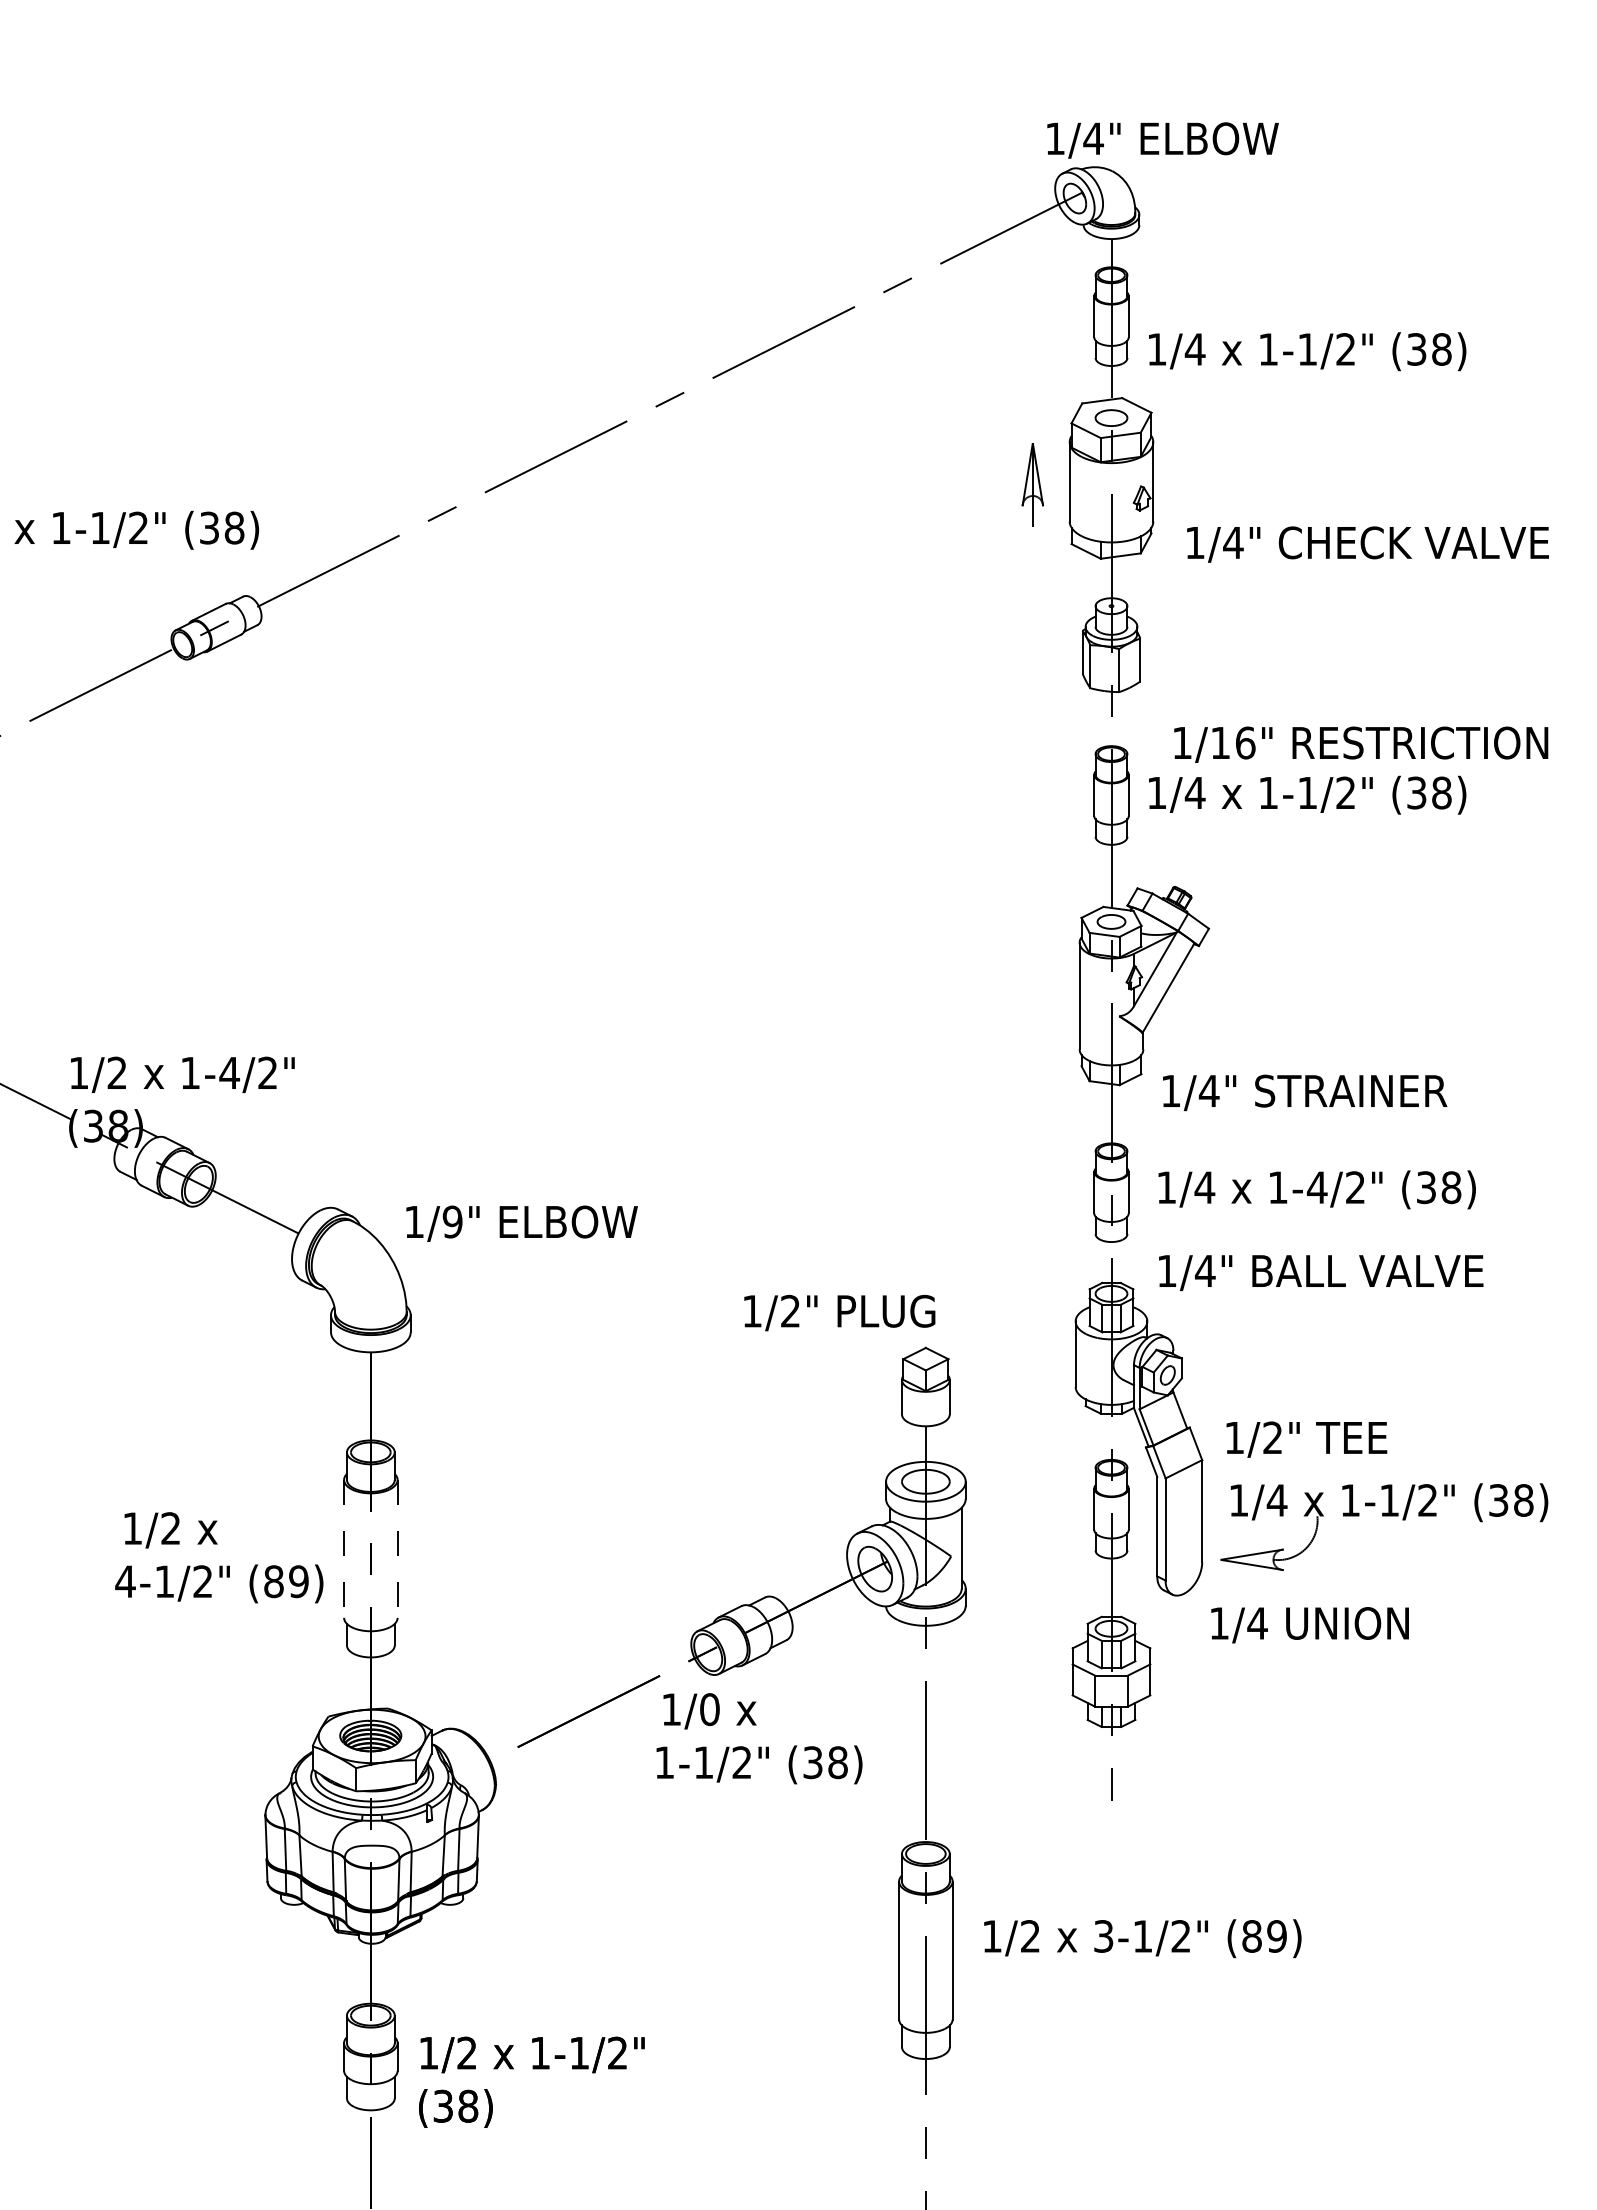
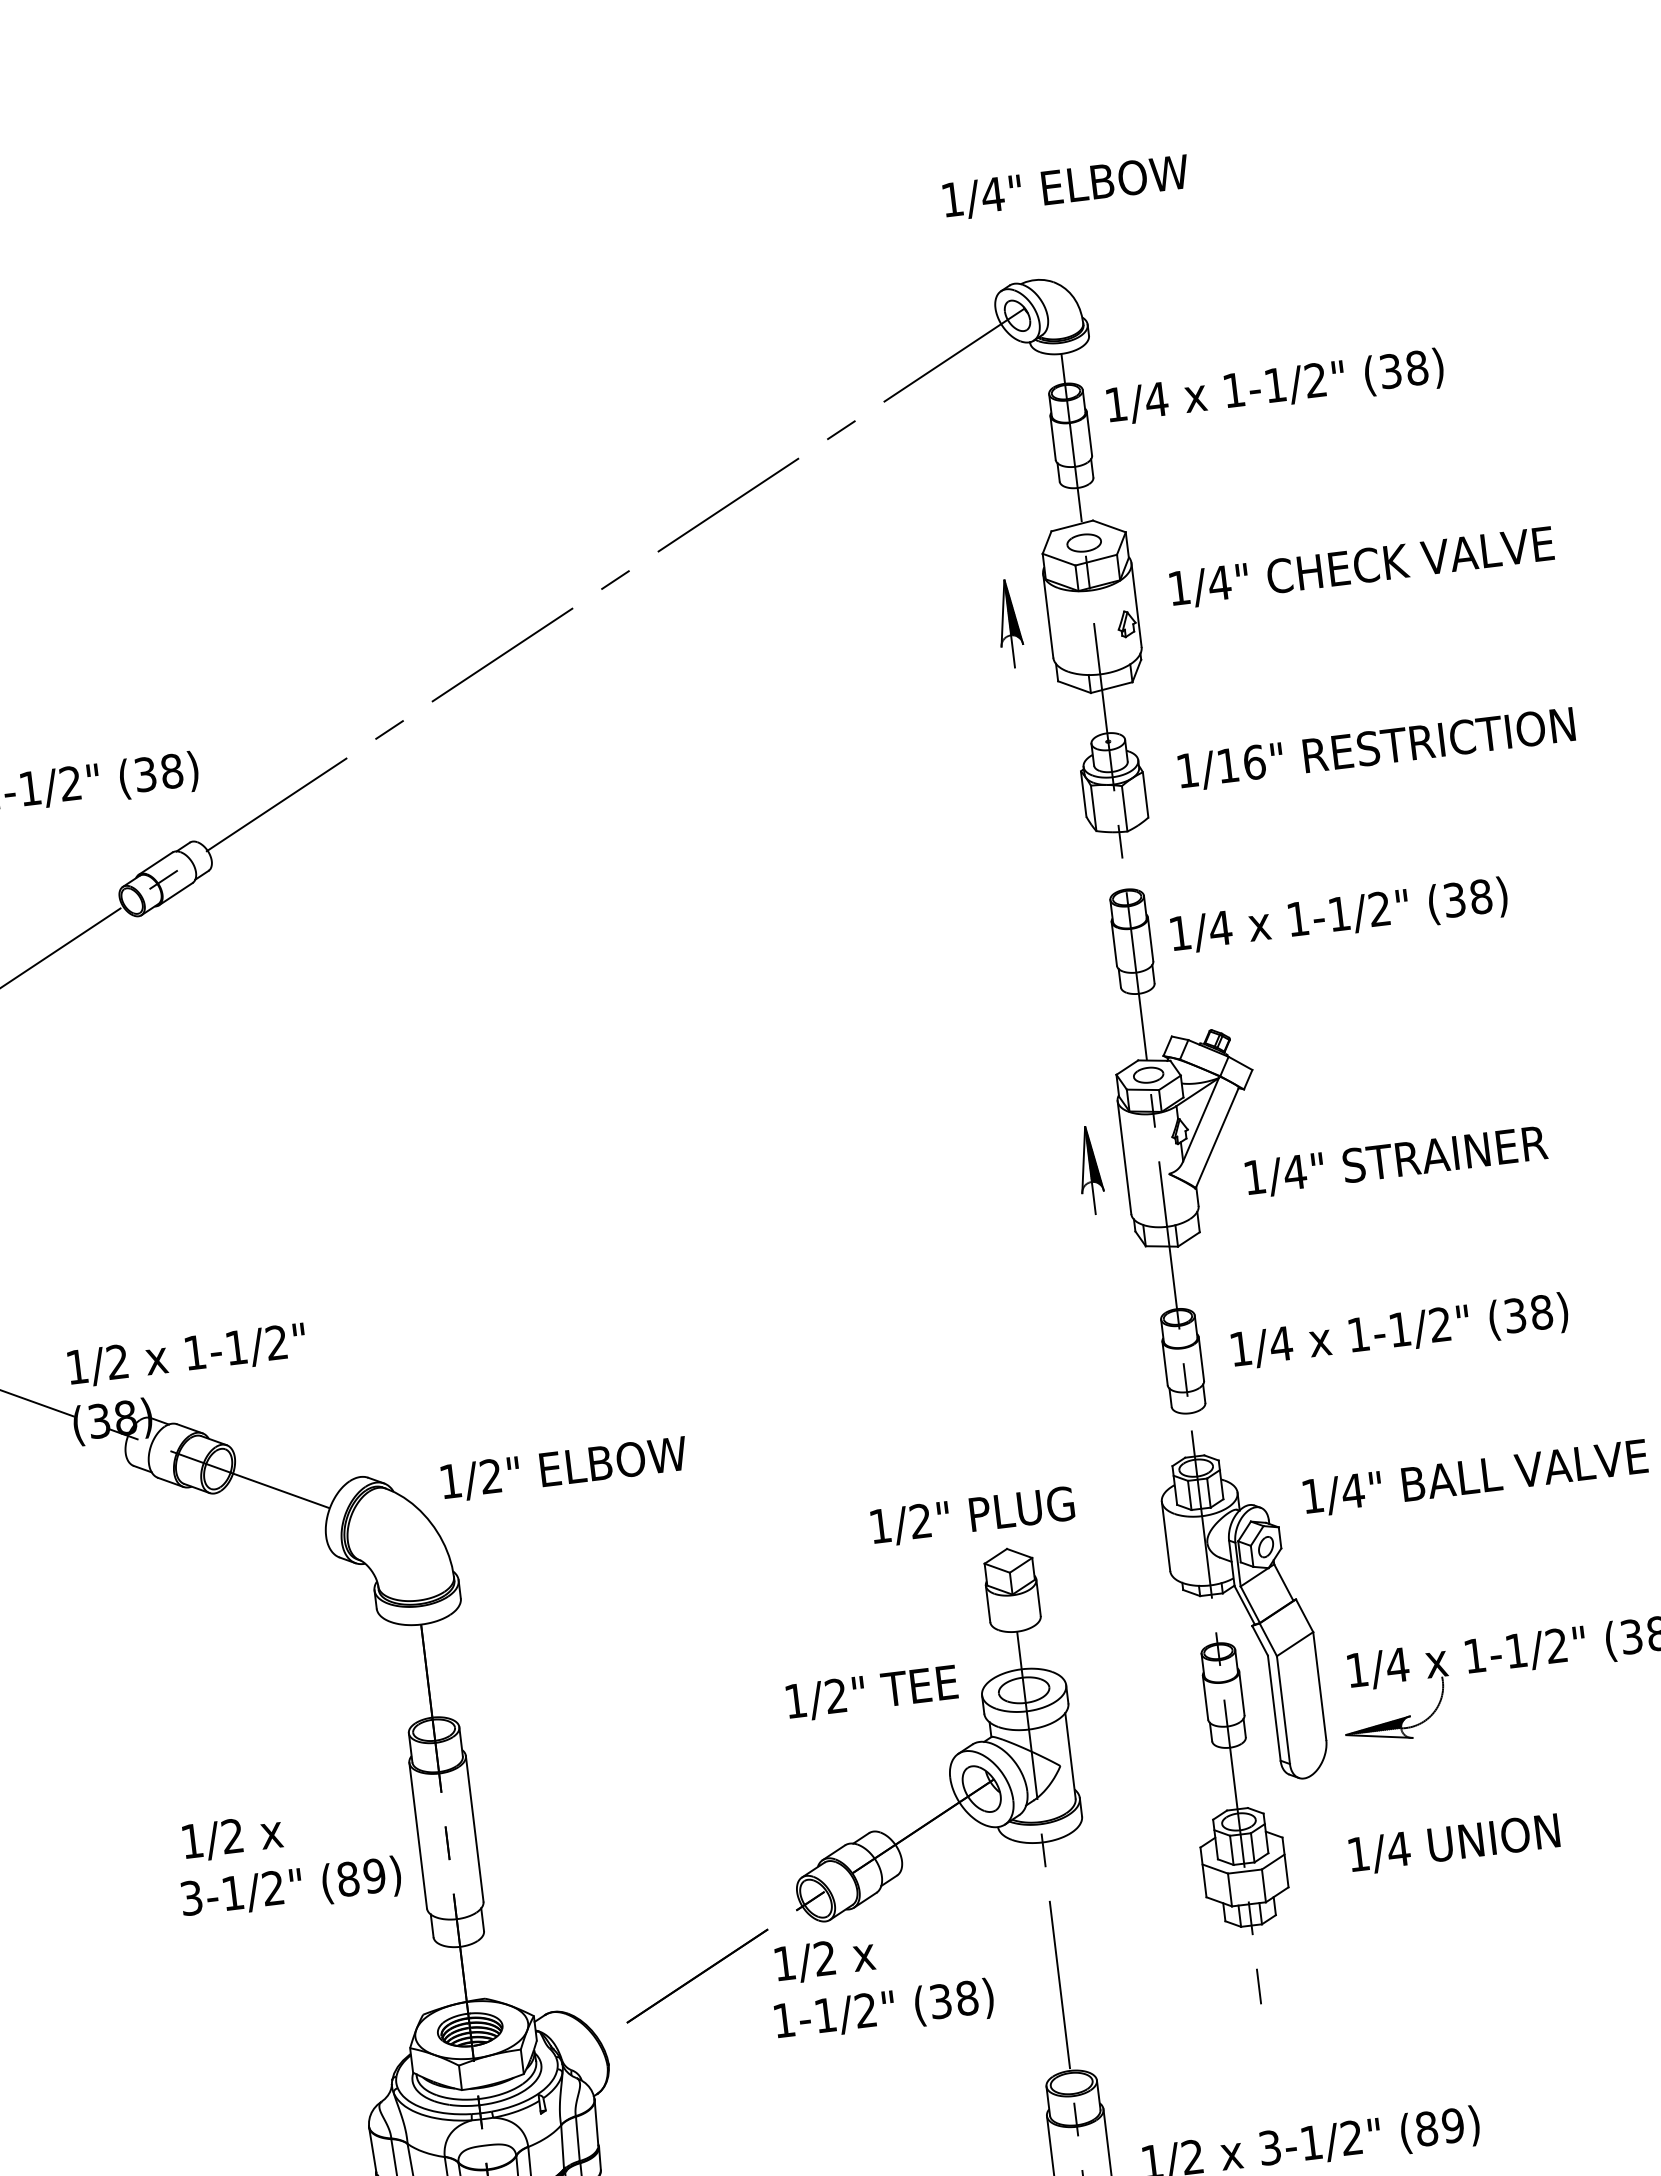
text: (1162, 140) -> (1065, 187), moved
text: (1307, 351) -> (1275, 387), moved
hatch: (1037, 472) -> (1013, 609), added
text: (1367, 544) -> (1361, 567), moved
text: (1361, 744) -> (1377, 749), moved
part: (1046, 1003) -> (1090, 1169), added
text: (229, 1072) -> (236, 1347), 1-4/2" -> 1-1/2"
text: (1305, 1092) -> (1397, 1161), moved
text: (1316, 1187) -> (1399, 1329), 1-4/2" -> 1-1/2"
text: (452, 1221) -> (490, 1475), 1/9" -> 1/2"
text: (1321, 1272) -> (1476, 1477), moved
text: (839, 1312) -> (972, 1516), moved
text: (1306, 1439) -> (871, 1693), moved
line: (344, 1548) -> (418, 1835), dashed -> solid
line: (397, 1548) -> (474, 1828), dashed -> solid
hatch: (1249, 1554) -> (1375, 1725), added
text: (125, 1581) -> (191, 1897), 4-1/2" -> 3-1/2"
text: (1309, 1625) -> (1453, 1844), moved
text: (709, 1709) -> (824, 1958), 1/0 -> 1/2

